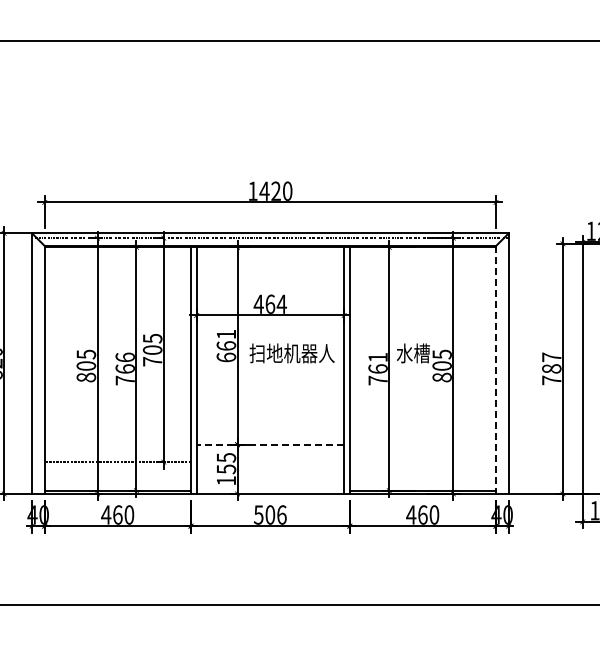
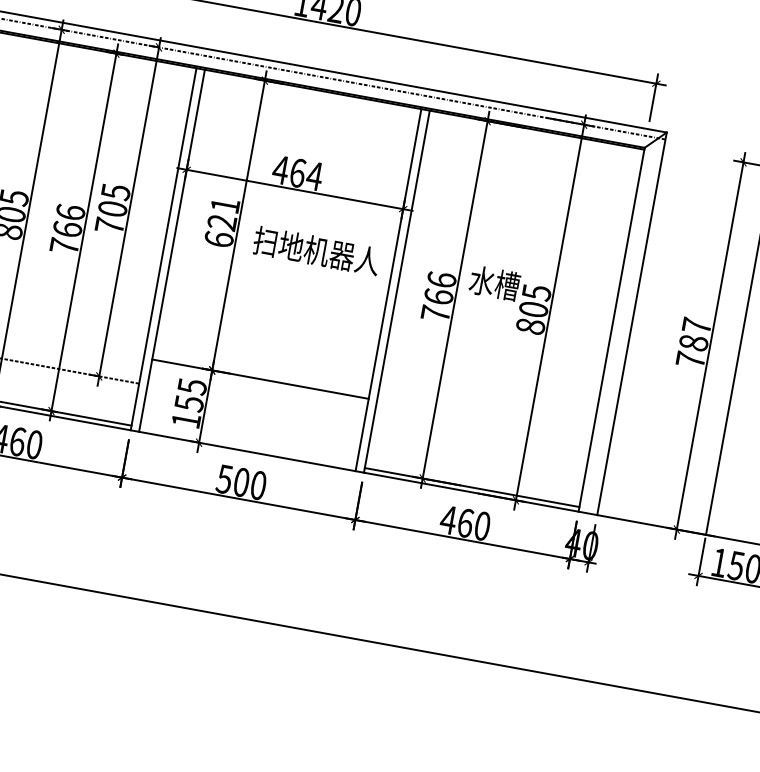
text: (226, 345) -> (222, 221), 661 -> 621
text: (377, 356) -> (441, 278), 761 -> 766
line: (496, 370) -> (612, 330), dashed -> solid
line: (270, 444) -> (260, 378), dashed -> solid
text: (281, 514) -> (258, 484), 506 -> 500

